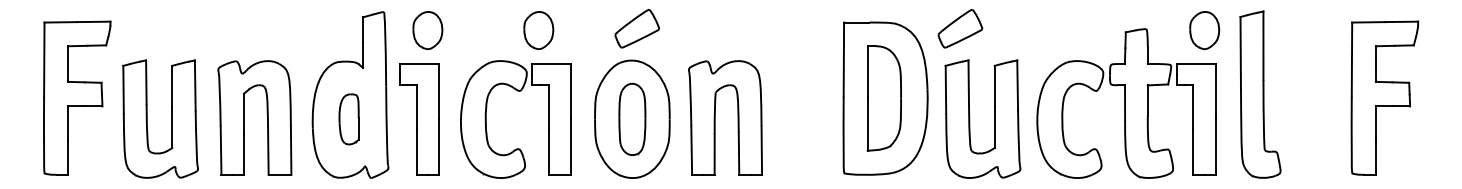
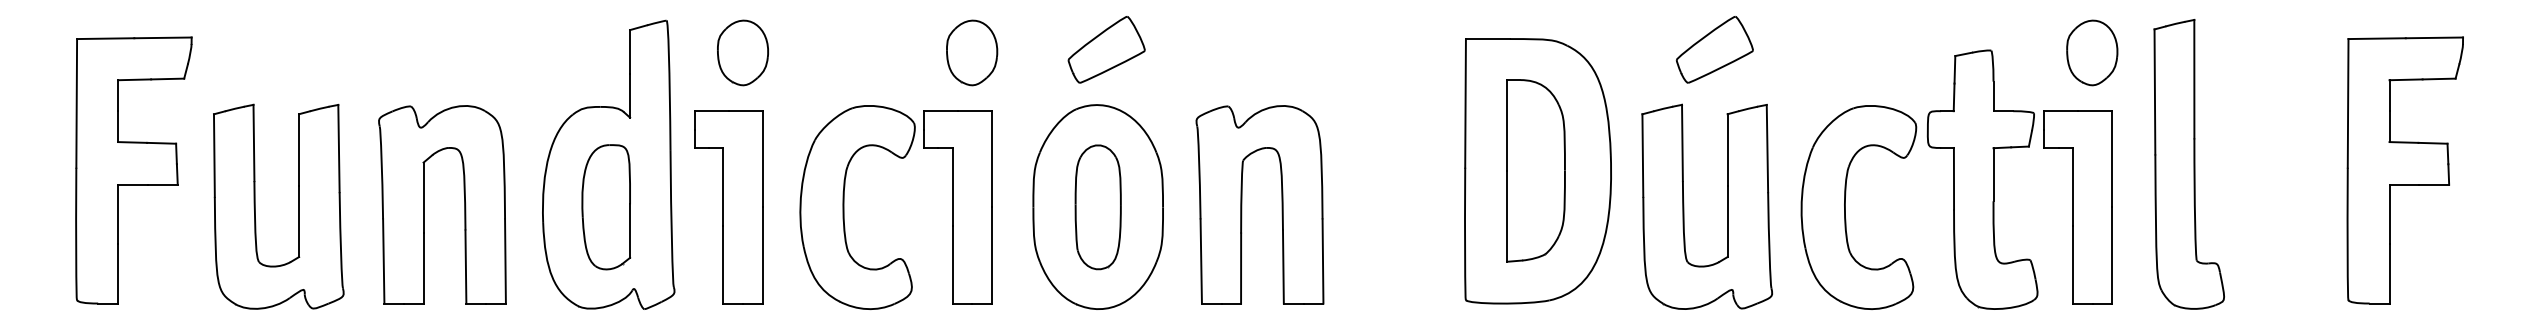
part: (960, 28) -> (1715, 49), moved
part: (538, 30) -> (971, 52), moved
part: (348, 119) -> (605, 207), size x1.43

